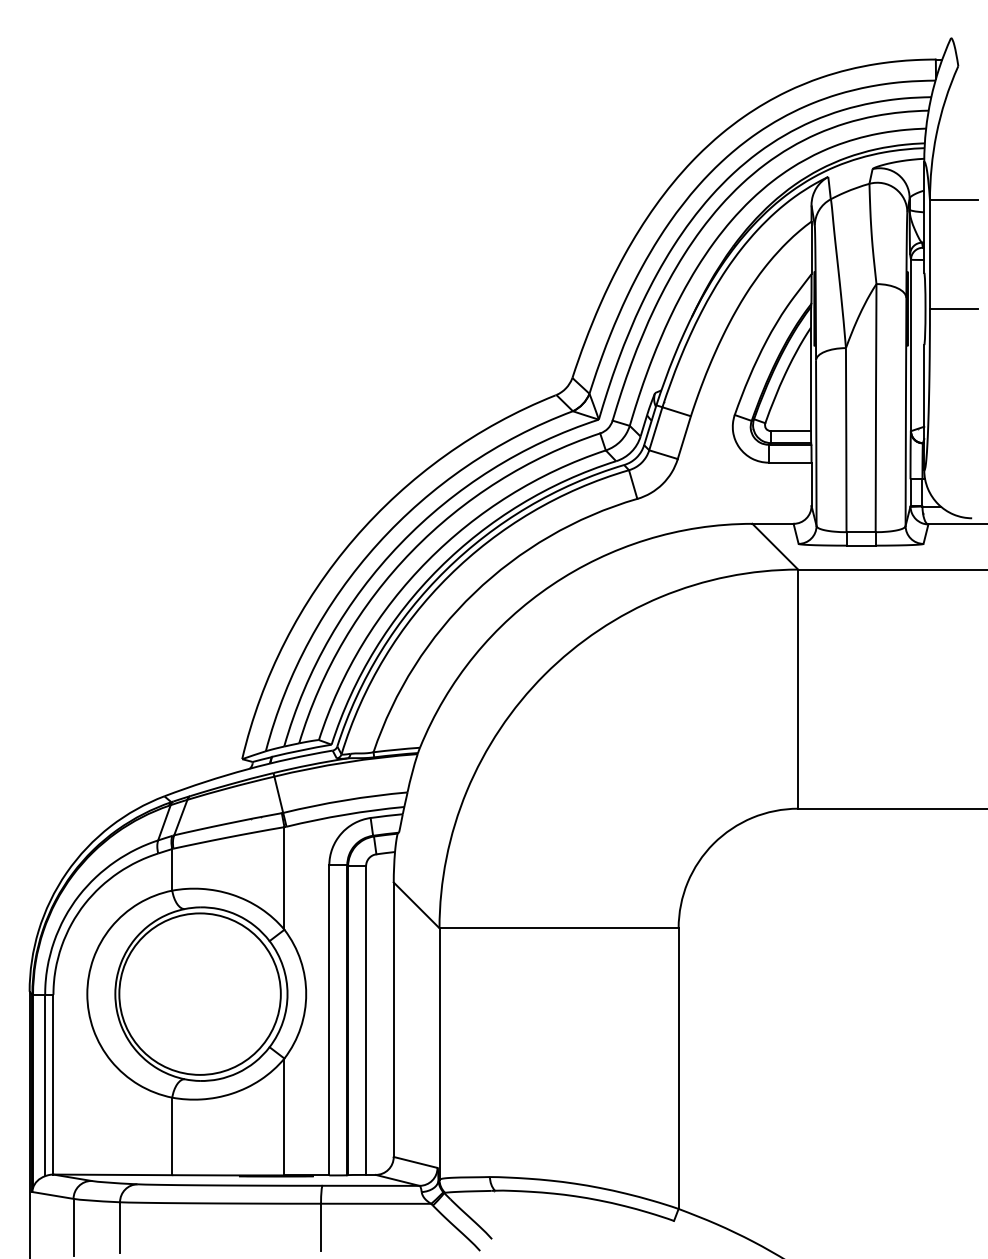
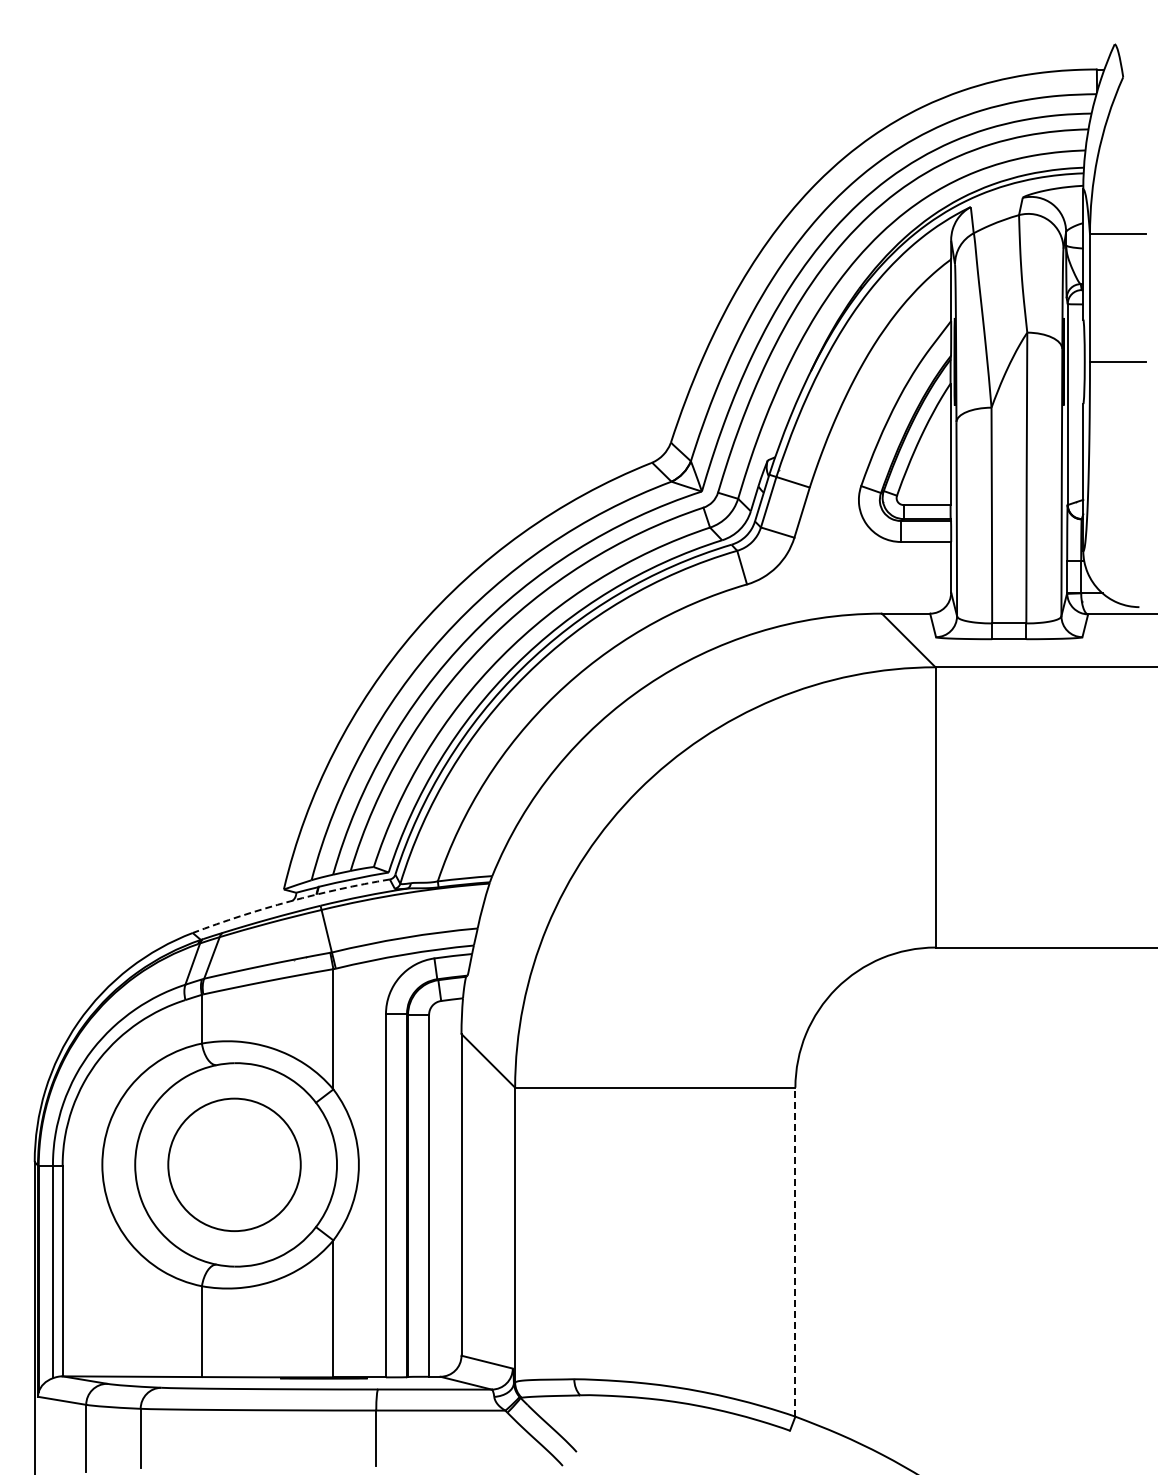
arc: (247, 769) -> (290, 901), solid -> dashed
circle: (200, 993) -> (234, 1164), size x0.7
line: (678, 1068) -> (795, 1251), solid -> dashed

